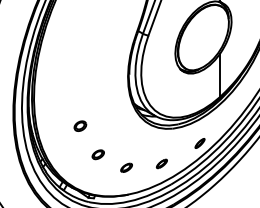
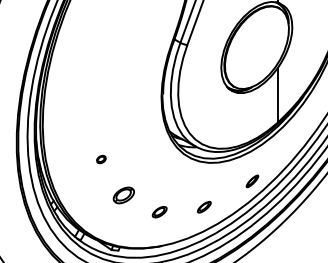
part: (80, 126) -> (101, 159), size x0.6
part: (97, 154) -> (123, 195), size x1.4

